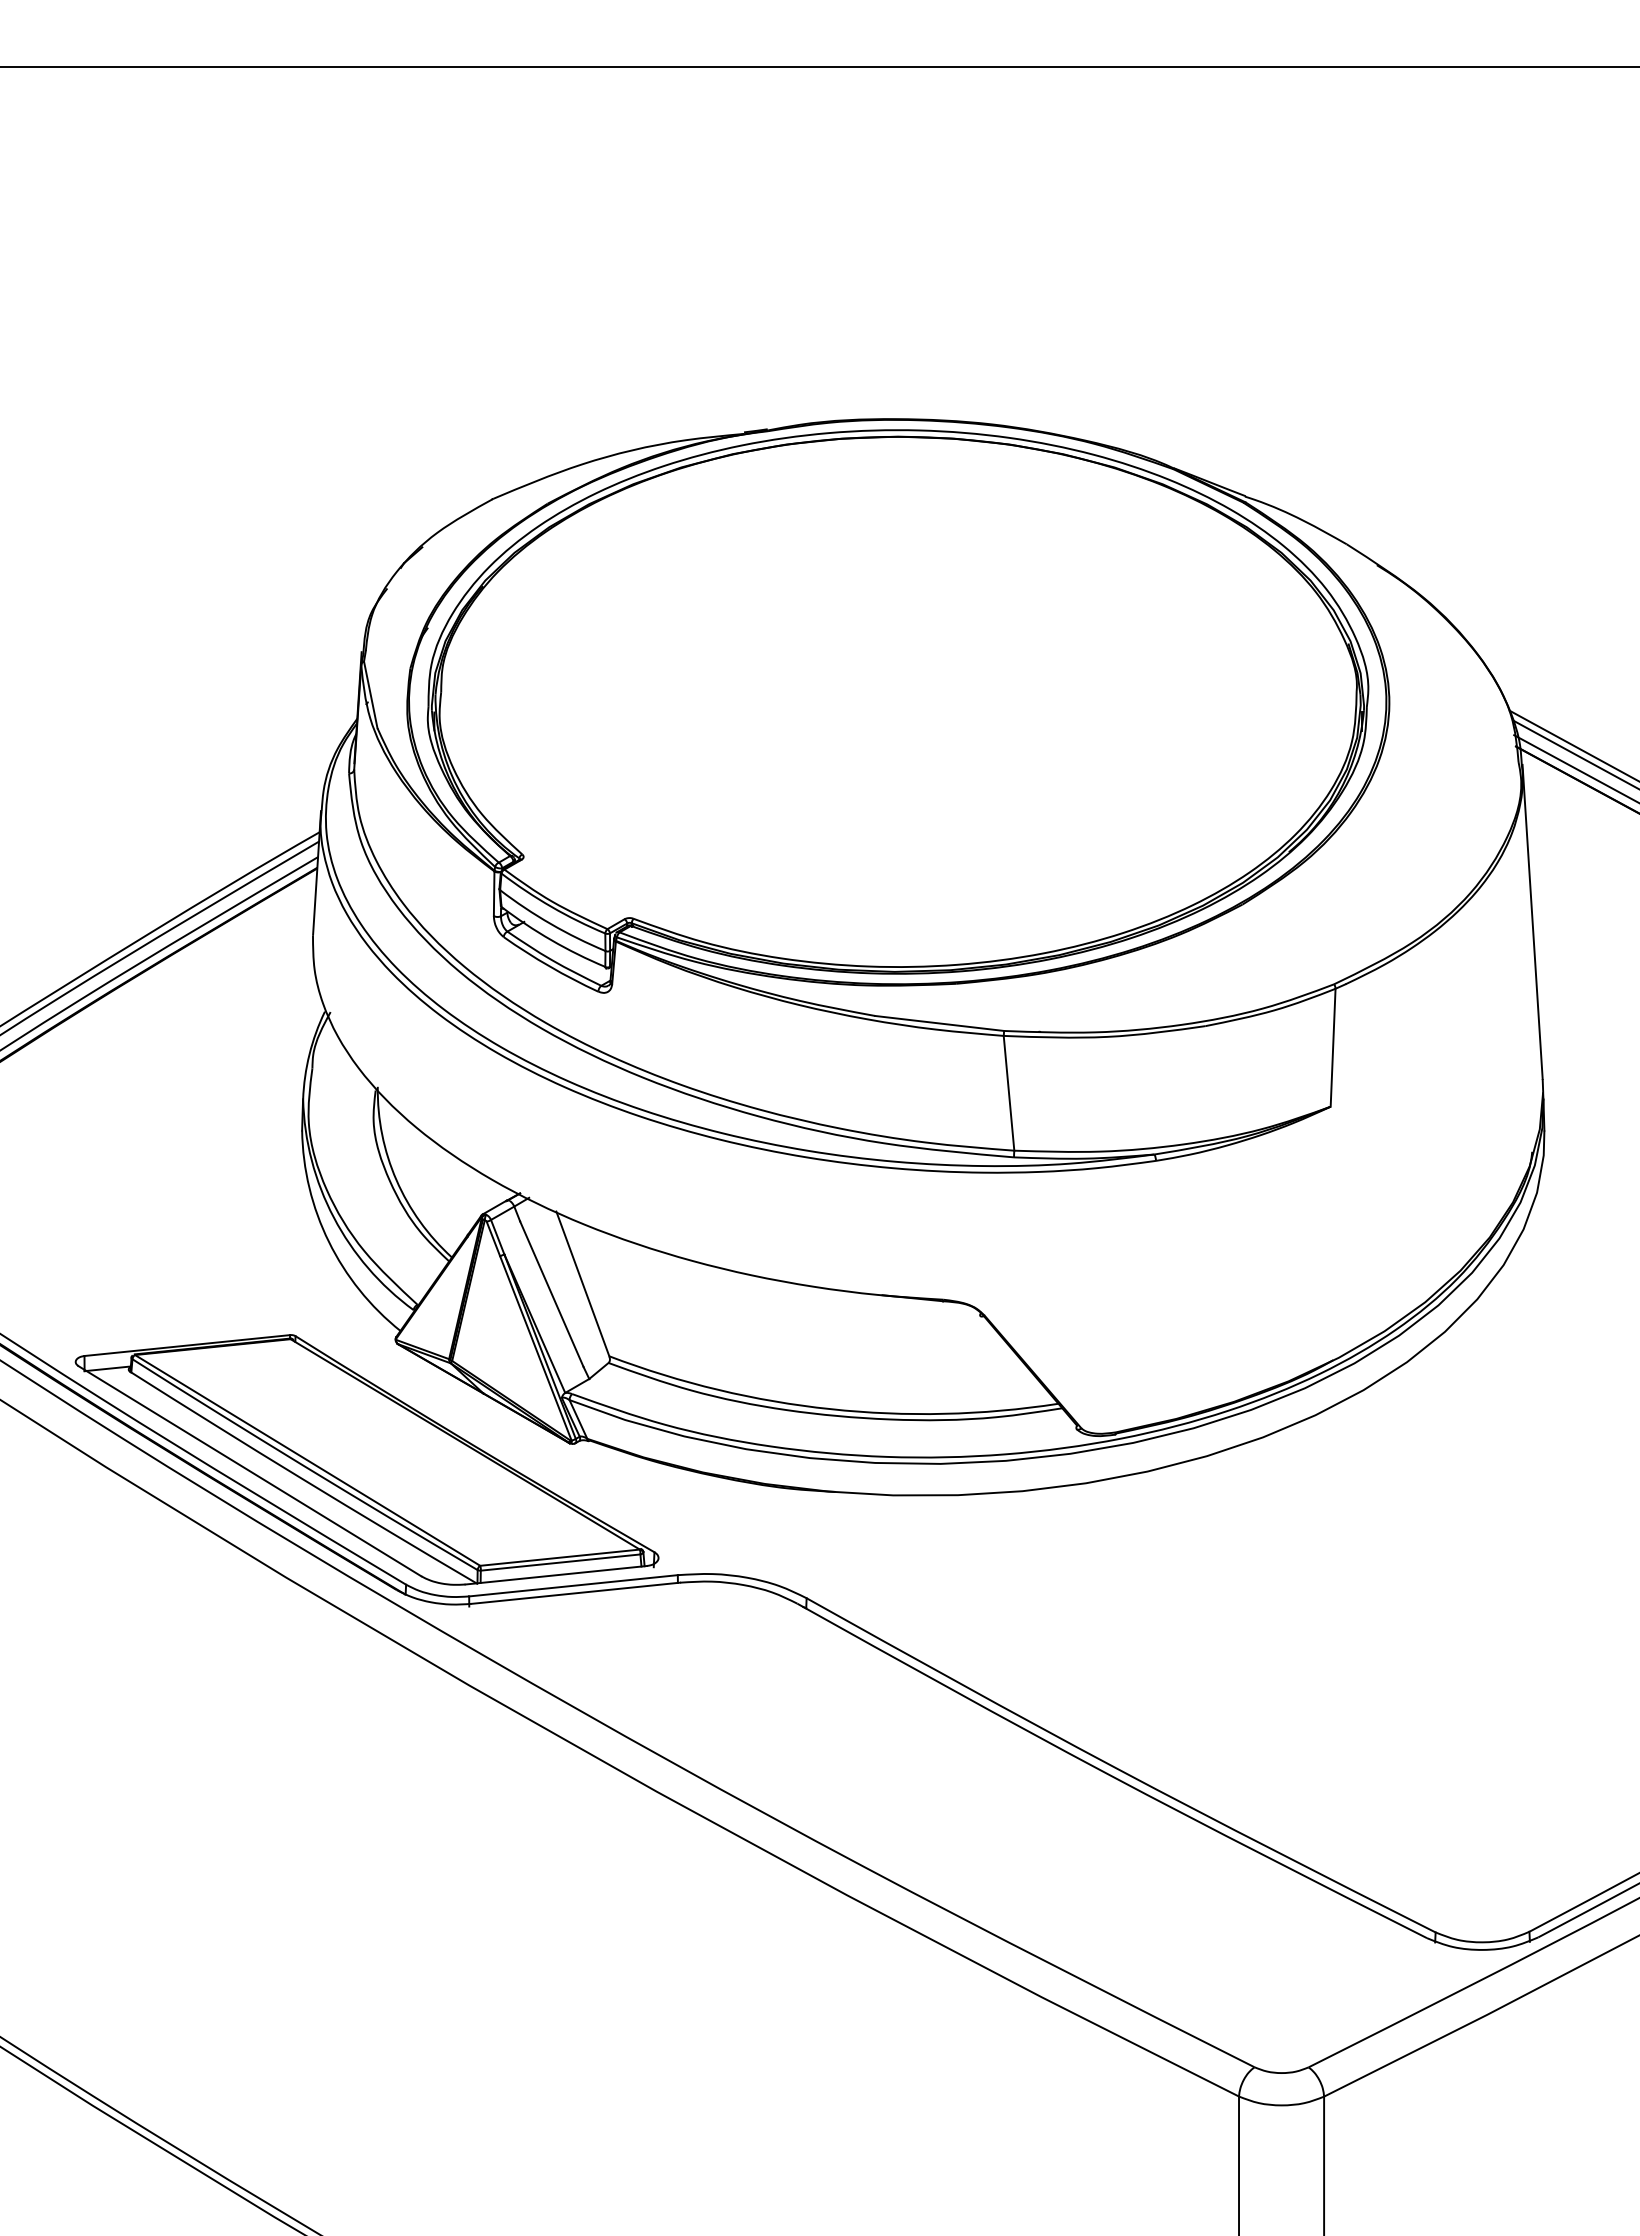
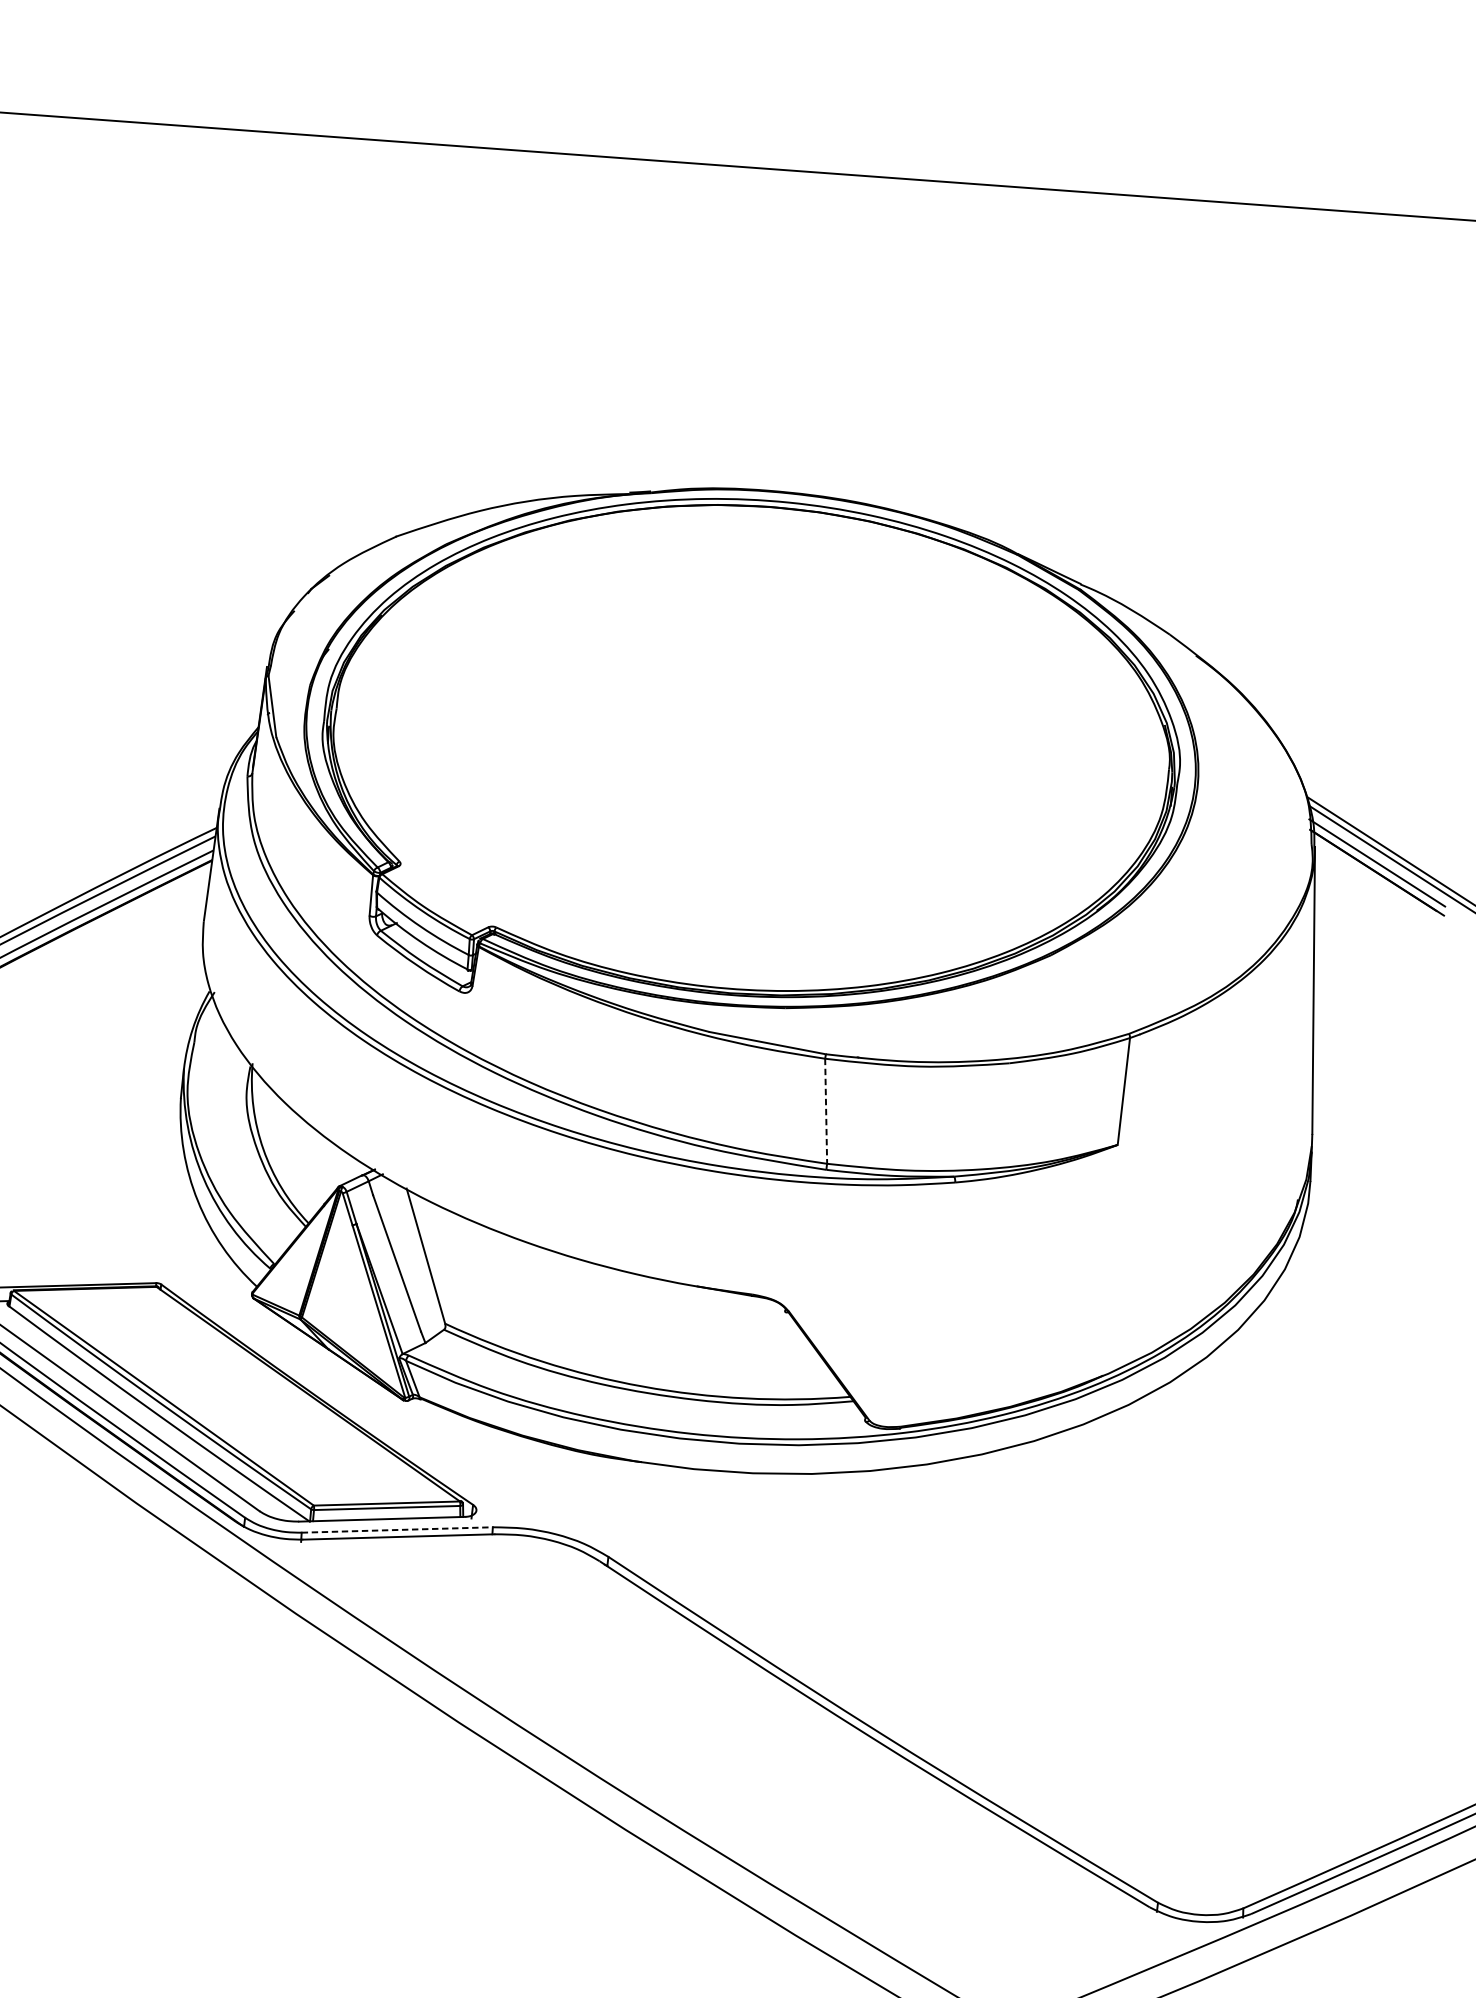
line: (1009, 1093) -> (826, 1111), solid -> dashed
line: (573, 1585) -> (397, 1529), solid -> dashed

